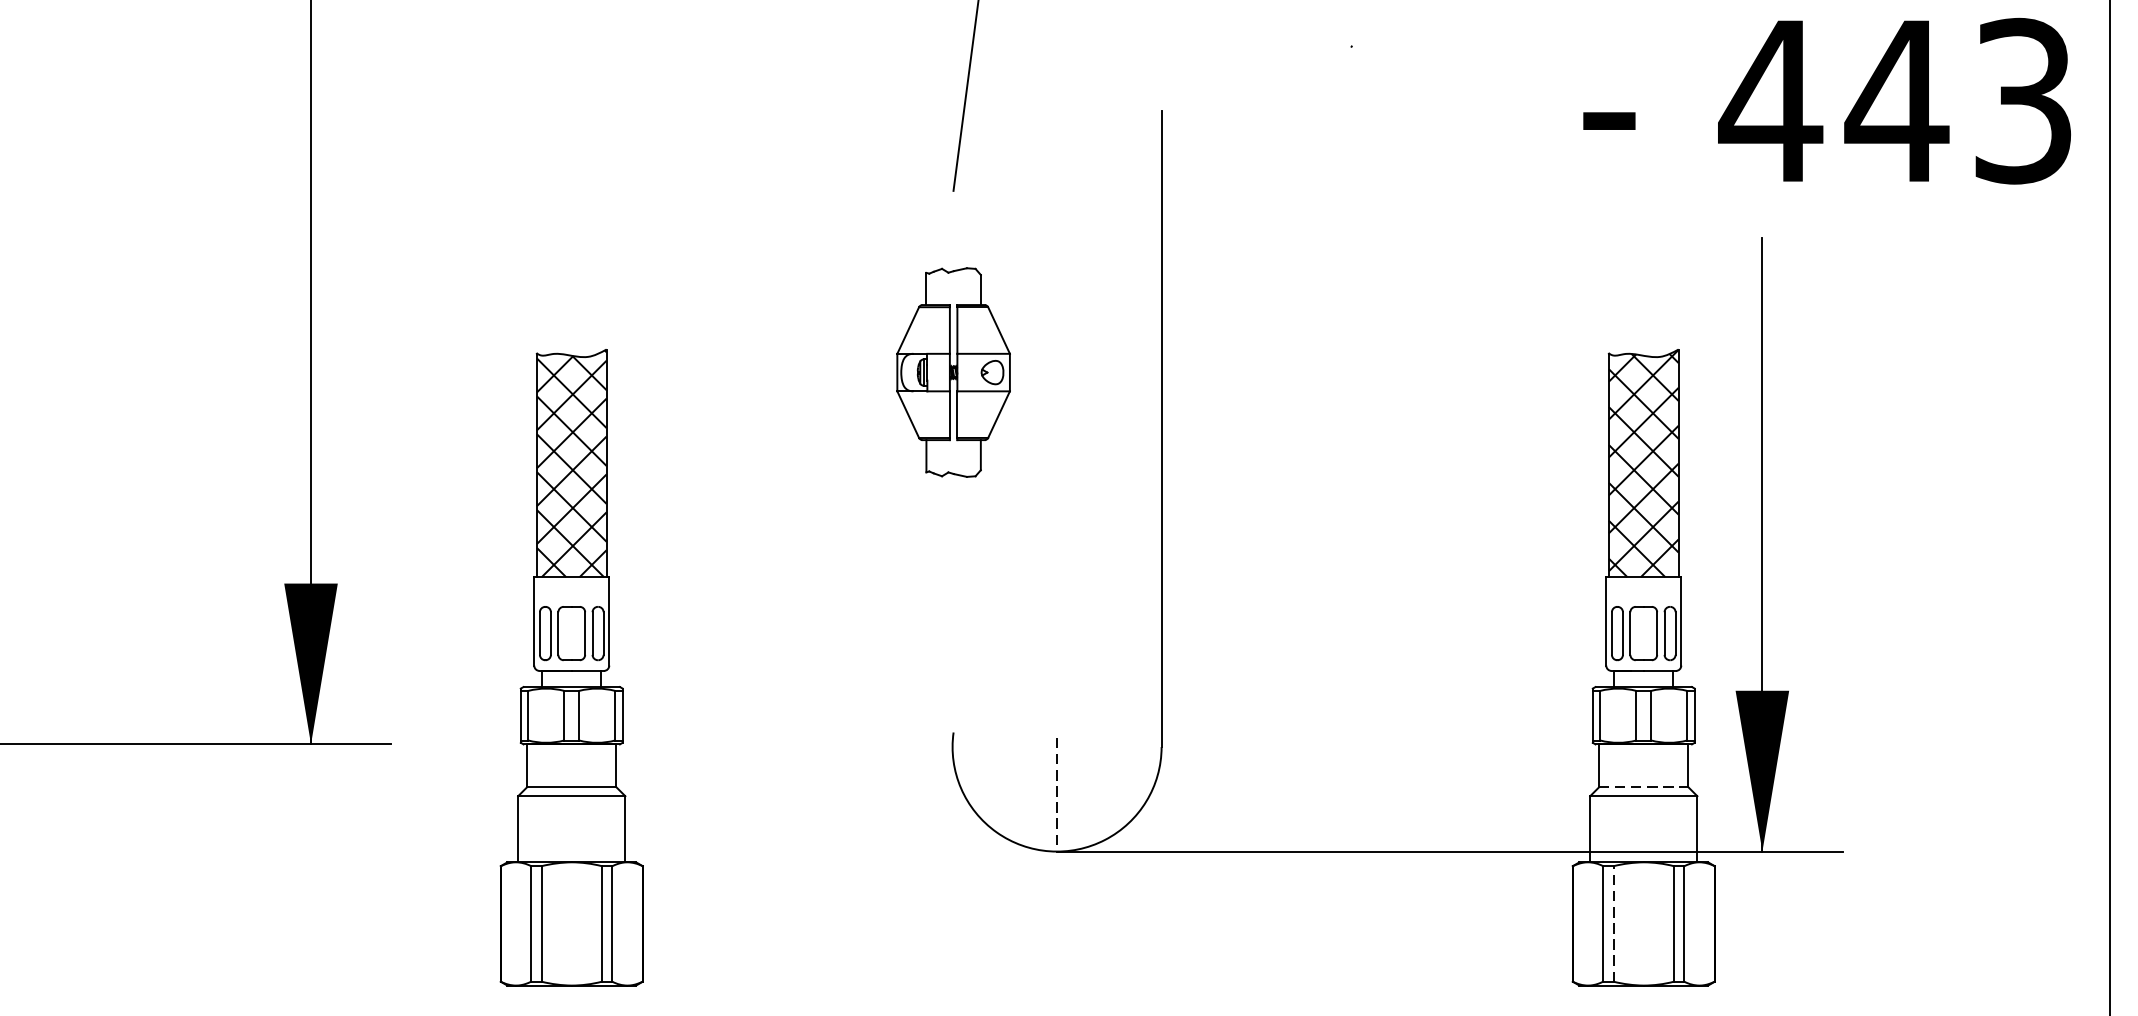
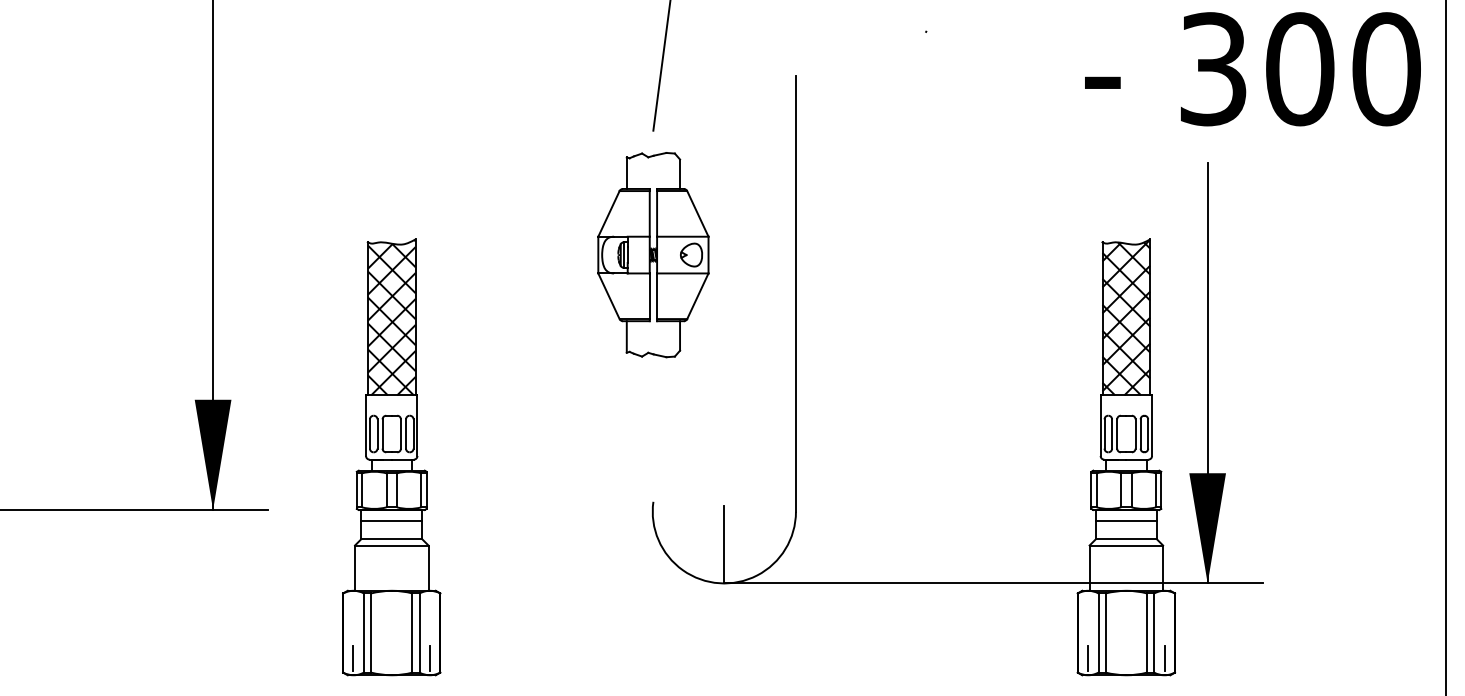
text: (1894, 101) -> (1298, 69), 443 -> 300
part: (953, 373) -> (653, 255), size x1.43
line: (571, 761) -> (391, 521), added
line: (1642, 761) -> (1125, 521), added
line: (1643, 787) -> (1126, 539), dashed -> solid
line: (1057, 794) -> (724, 544), dashed -> solid
line: (1613, 924) -> (1105, 633), dashed -> solid
line: (515, 961) -> (353, 658), added
line: (628, 961) -> (430, 658), added
line: (1587, 961) -> (1087, 658), added
line: (1699, 961) -> (1164, 658), added

